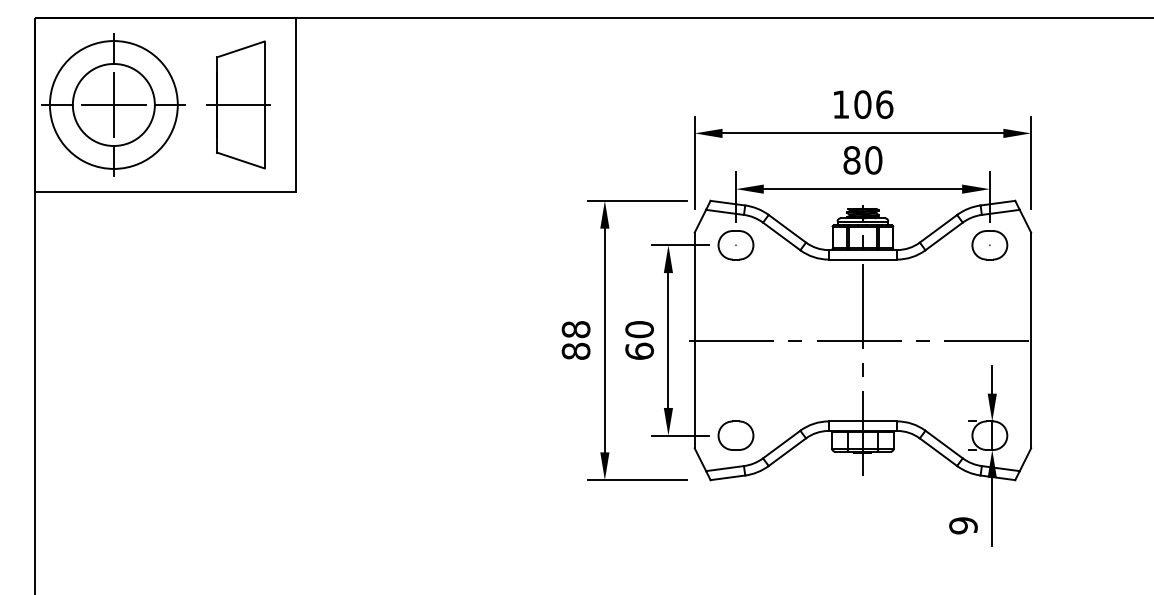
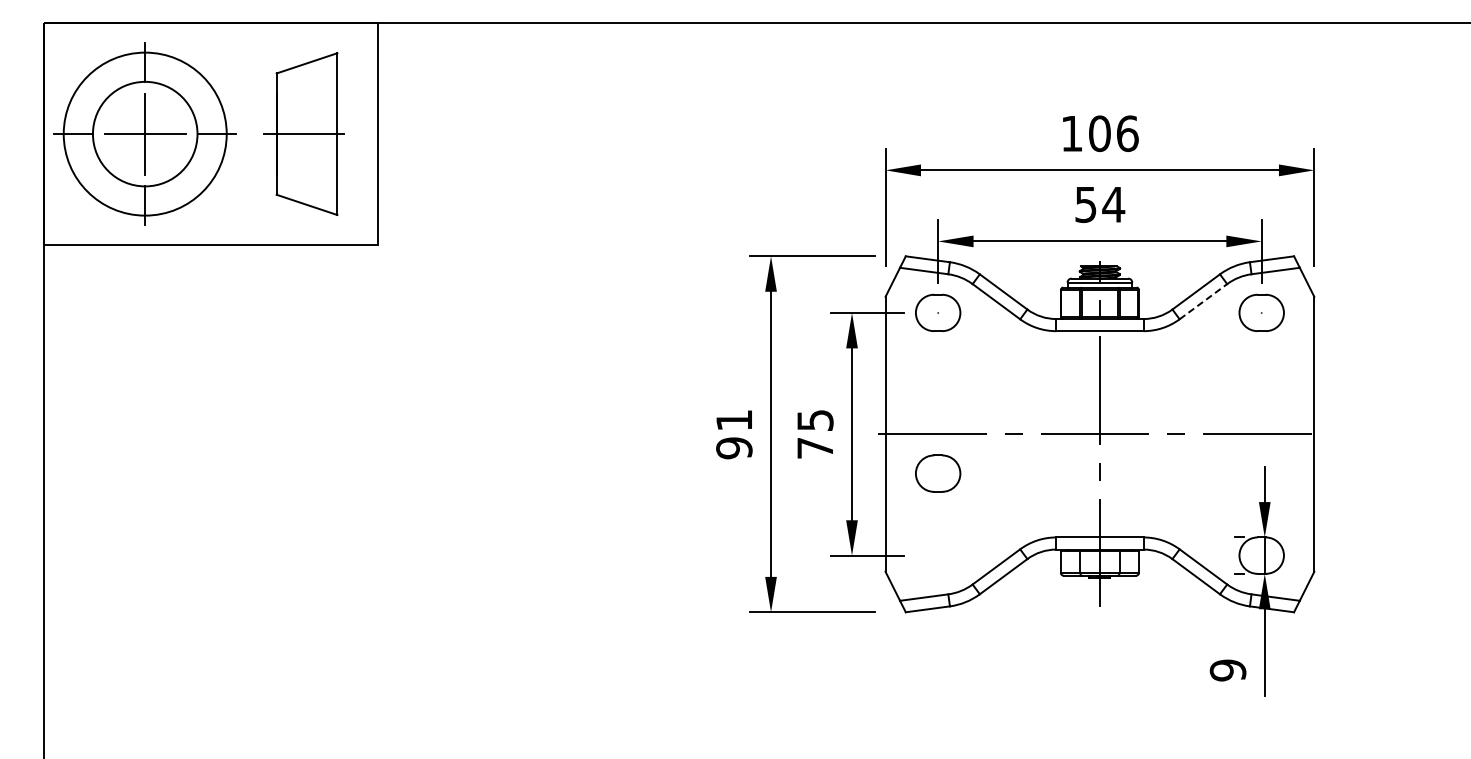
text: (863, 160) -> (1100, 204), 80 -> 54
line: (944, 236) -> (1203, 301), solid -> dashed
text: (639, 339) -> (815, 433), 60 -> 75
text: (576, 340) -> (734, 434), 88 -> 91
part: (736, 435) -> (938, 473), moved

